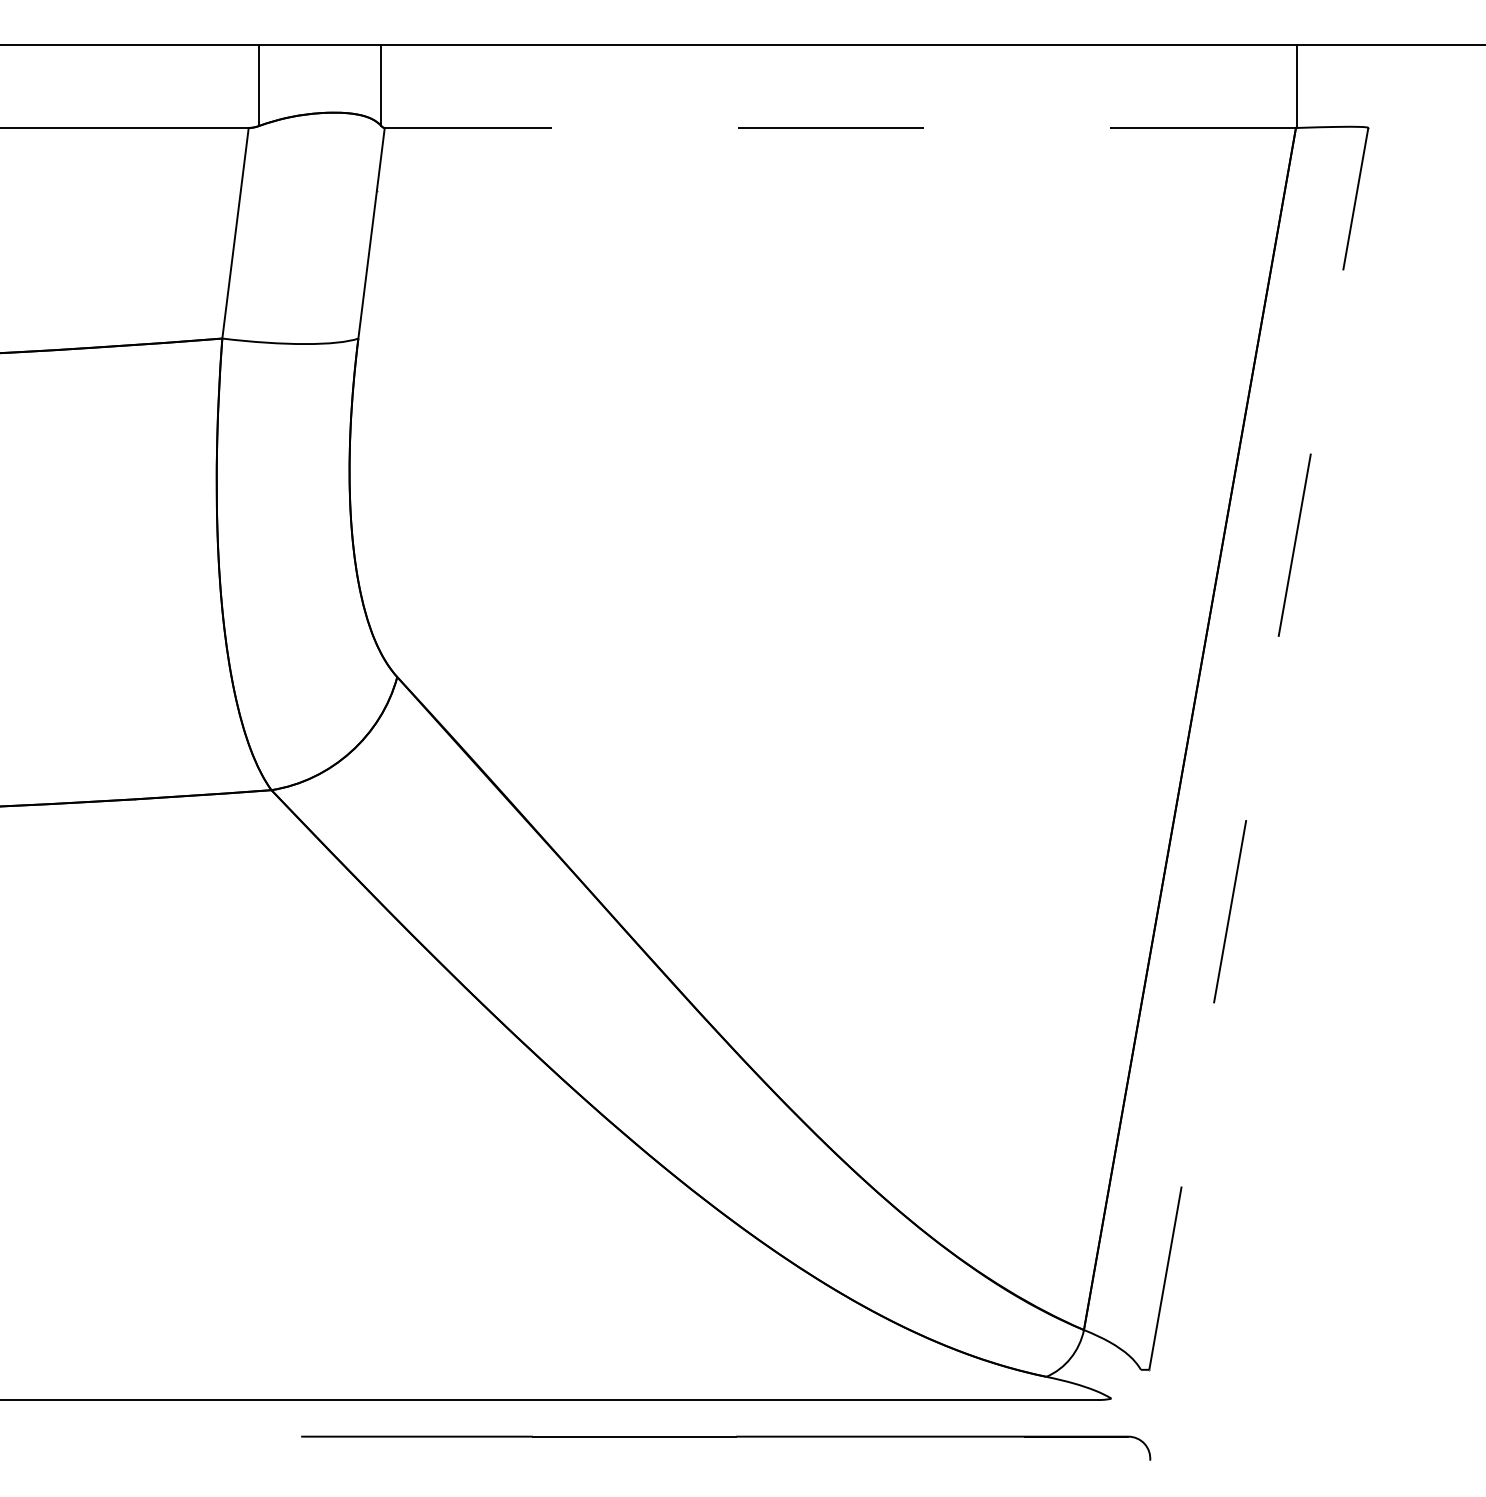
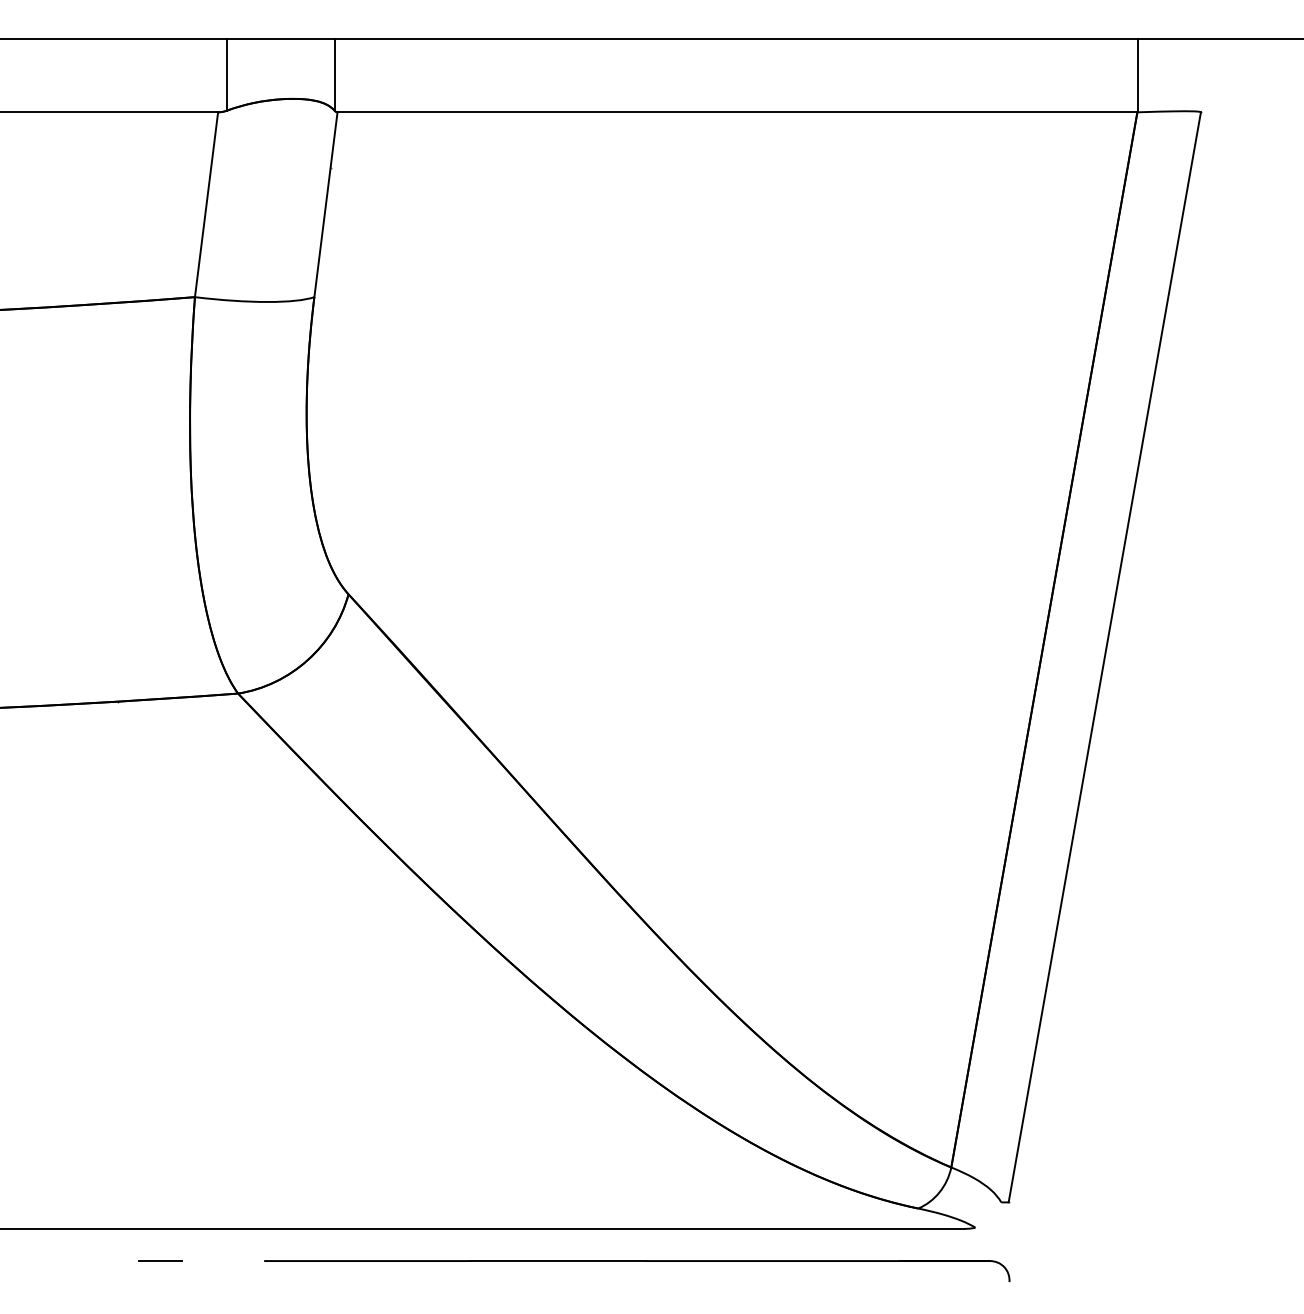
line: (840, 127) -> (737, 111), dashed -> solid
line: (1258, 748) -> (1104, 657), dashed -> solid
line: (182, 1436) -> (159, 1260), added

